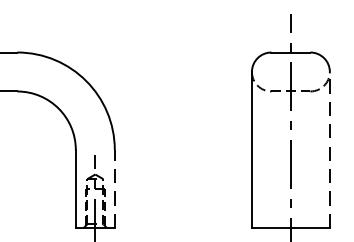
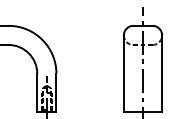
line: (330, 149) -> (162, 73), dashed -> solid
line: (114, 188) -> (56, 92), dashed -> solid

